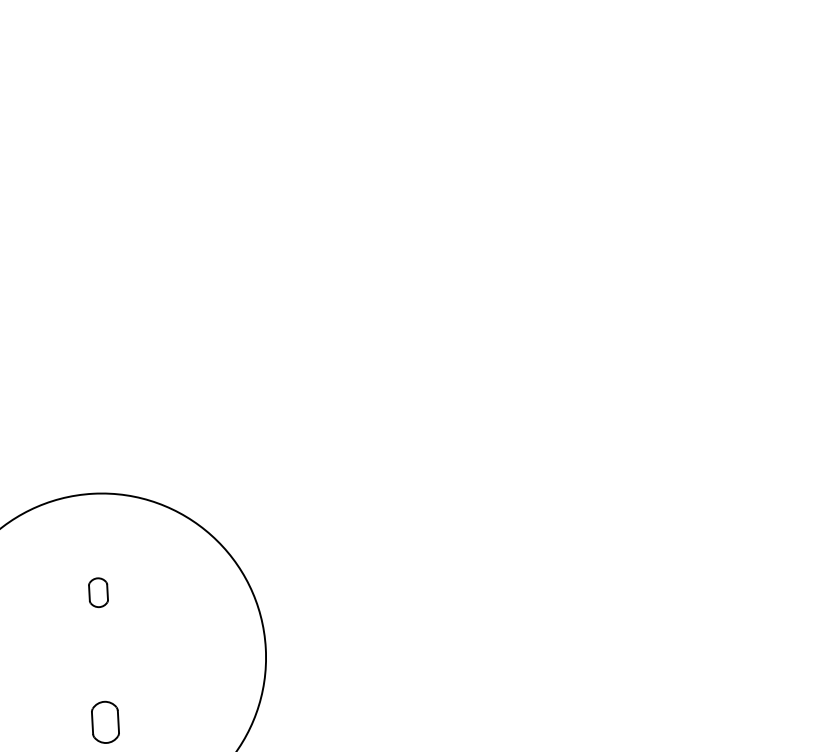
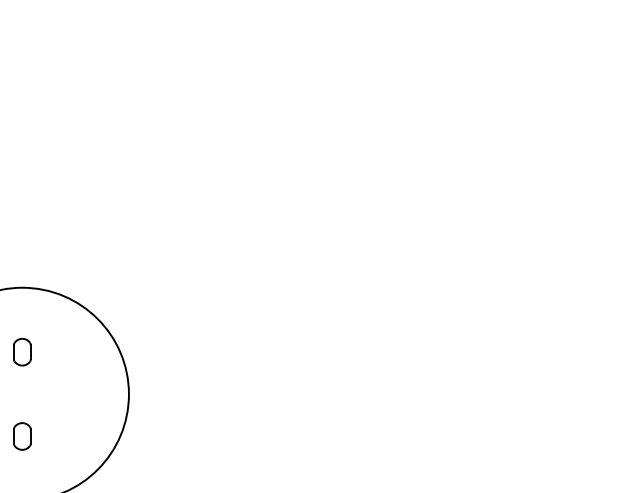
part: (98, 591) -> (22, 351), size x1.43

